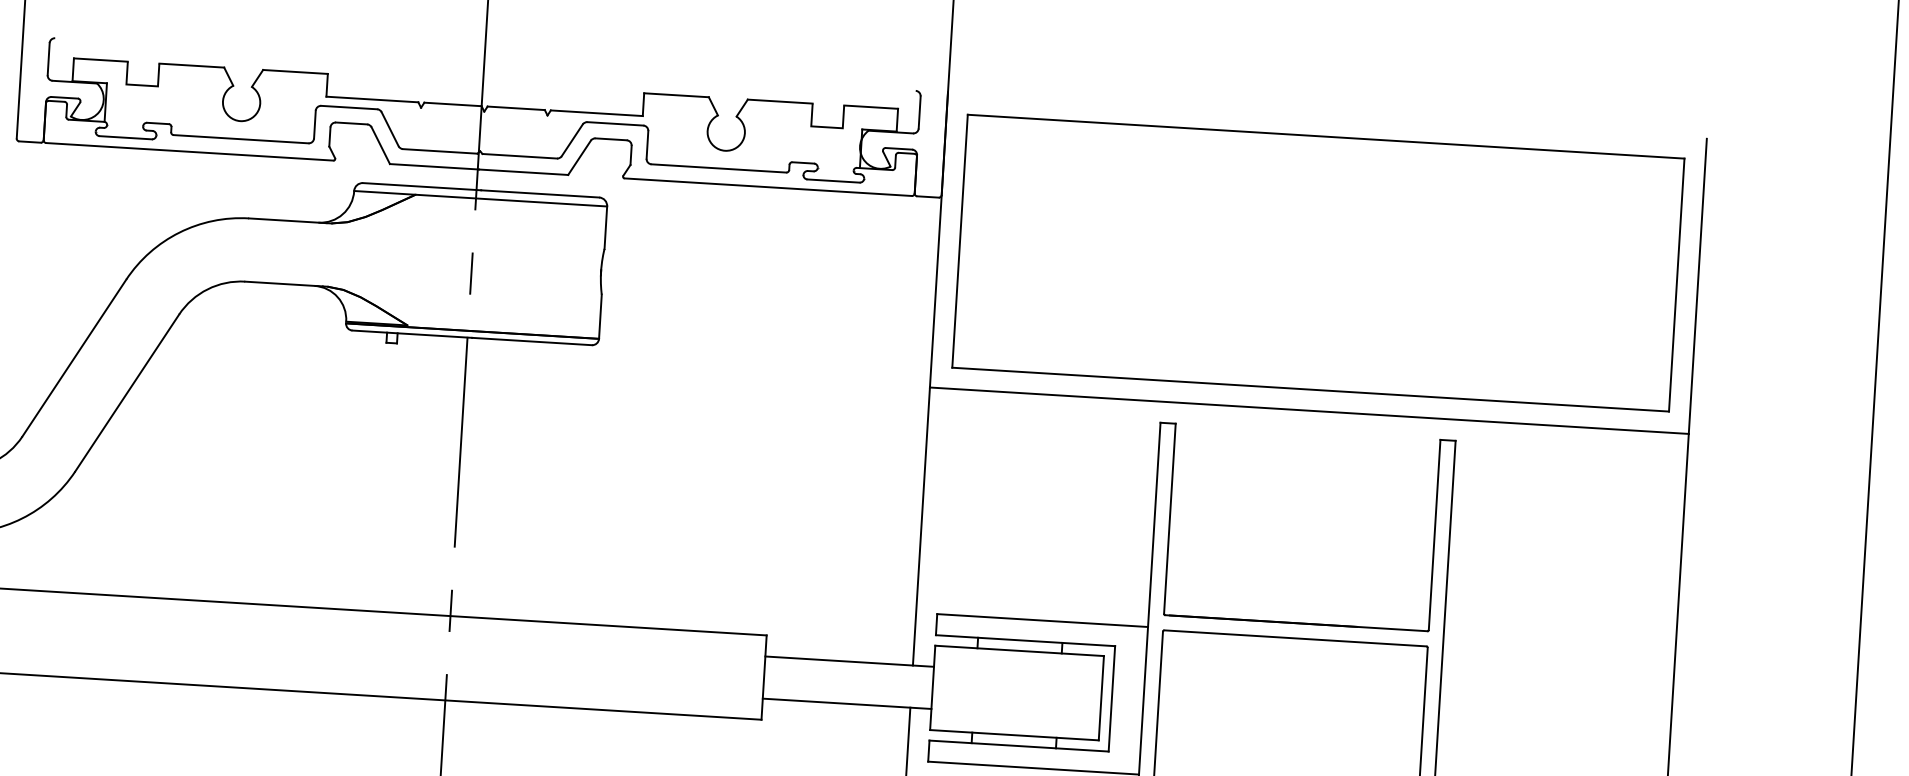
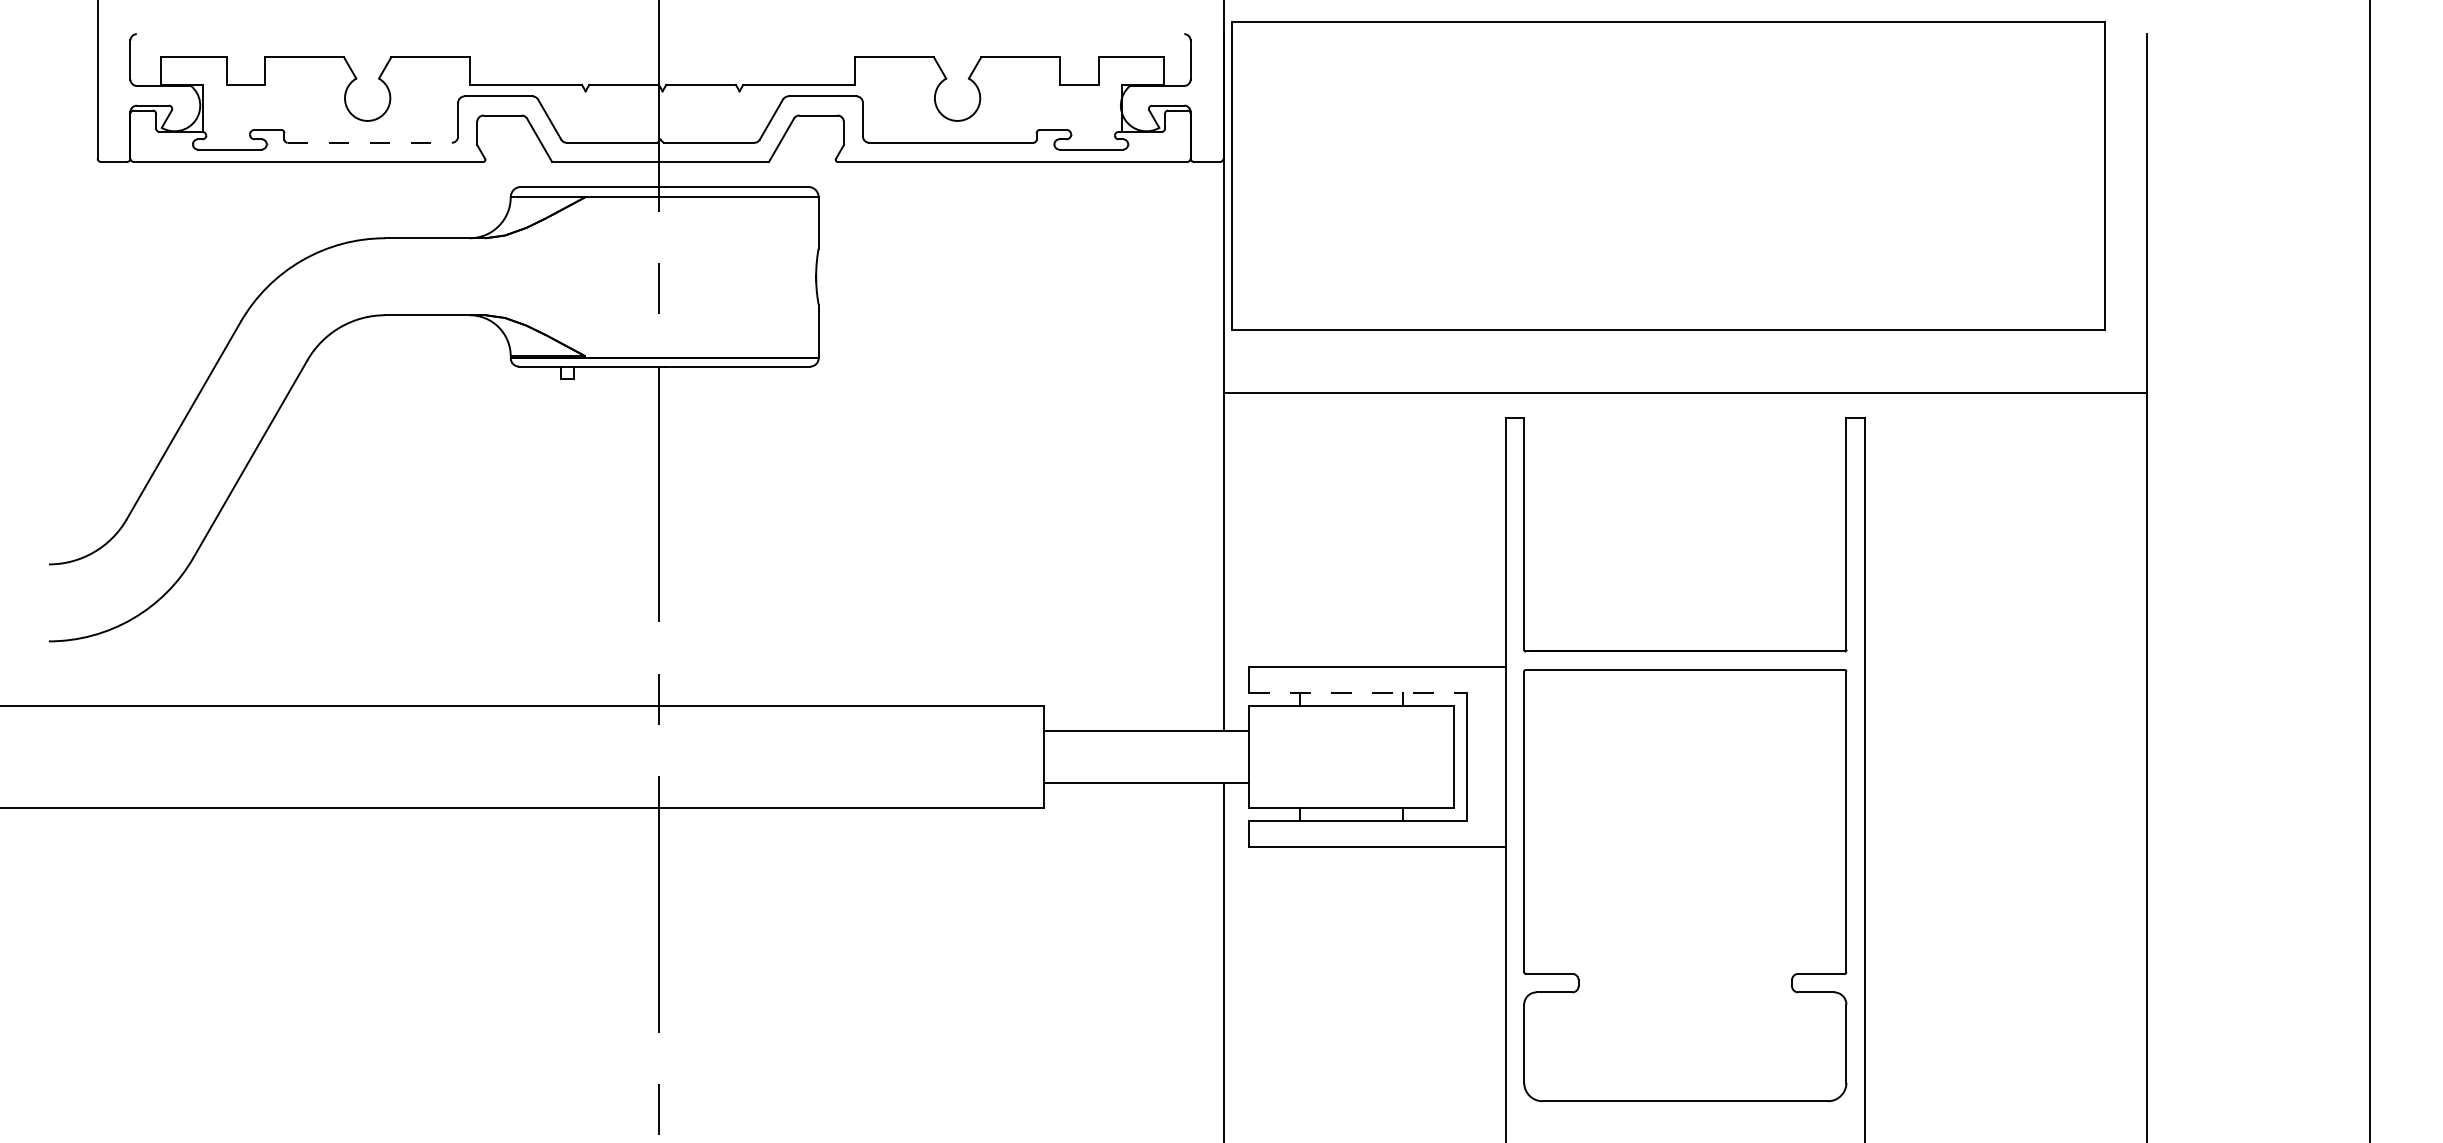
line: (241, 139) -> (370, 142), solid -> dashed
part: (1318, 262) -> (1668, 175), moved
line: (1025, 640) -> (1358, 692), solid -> dashed

